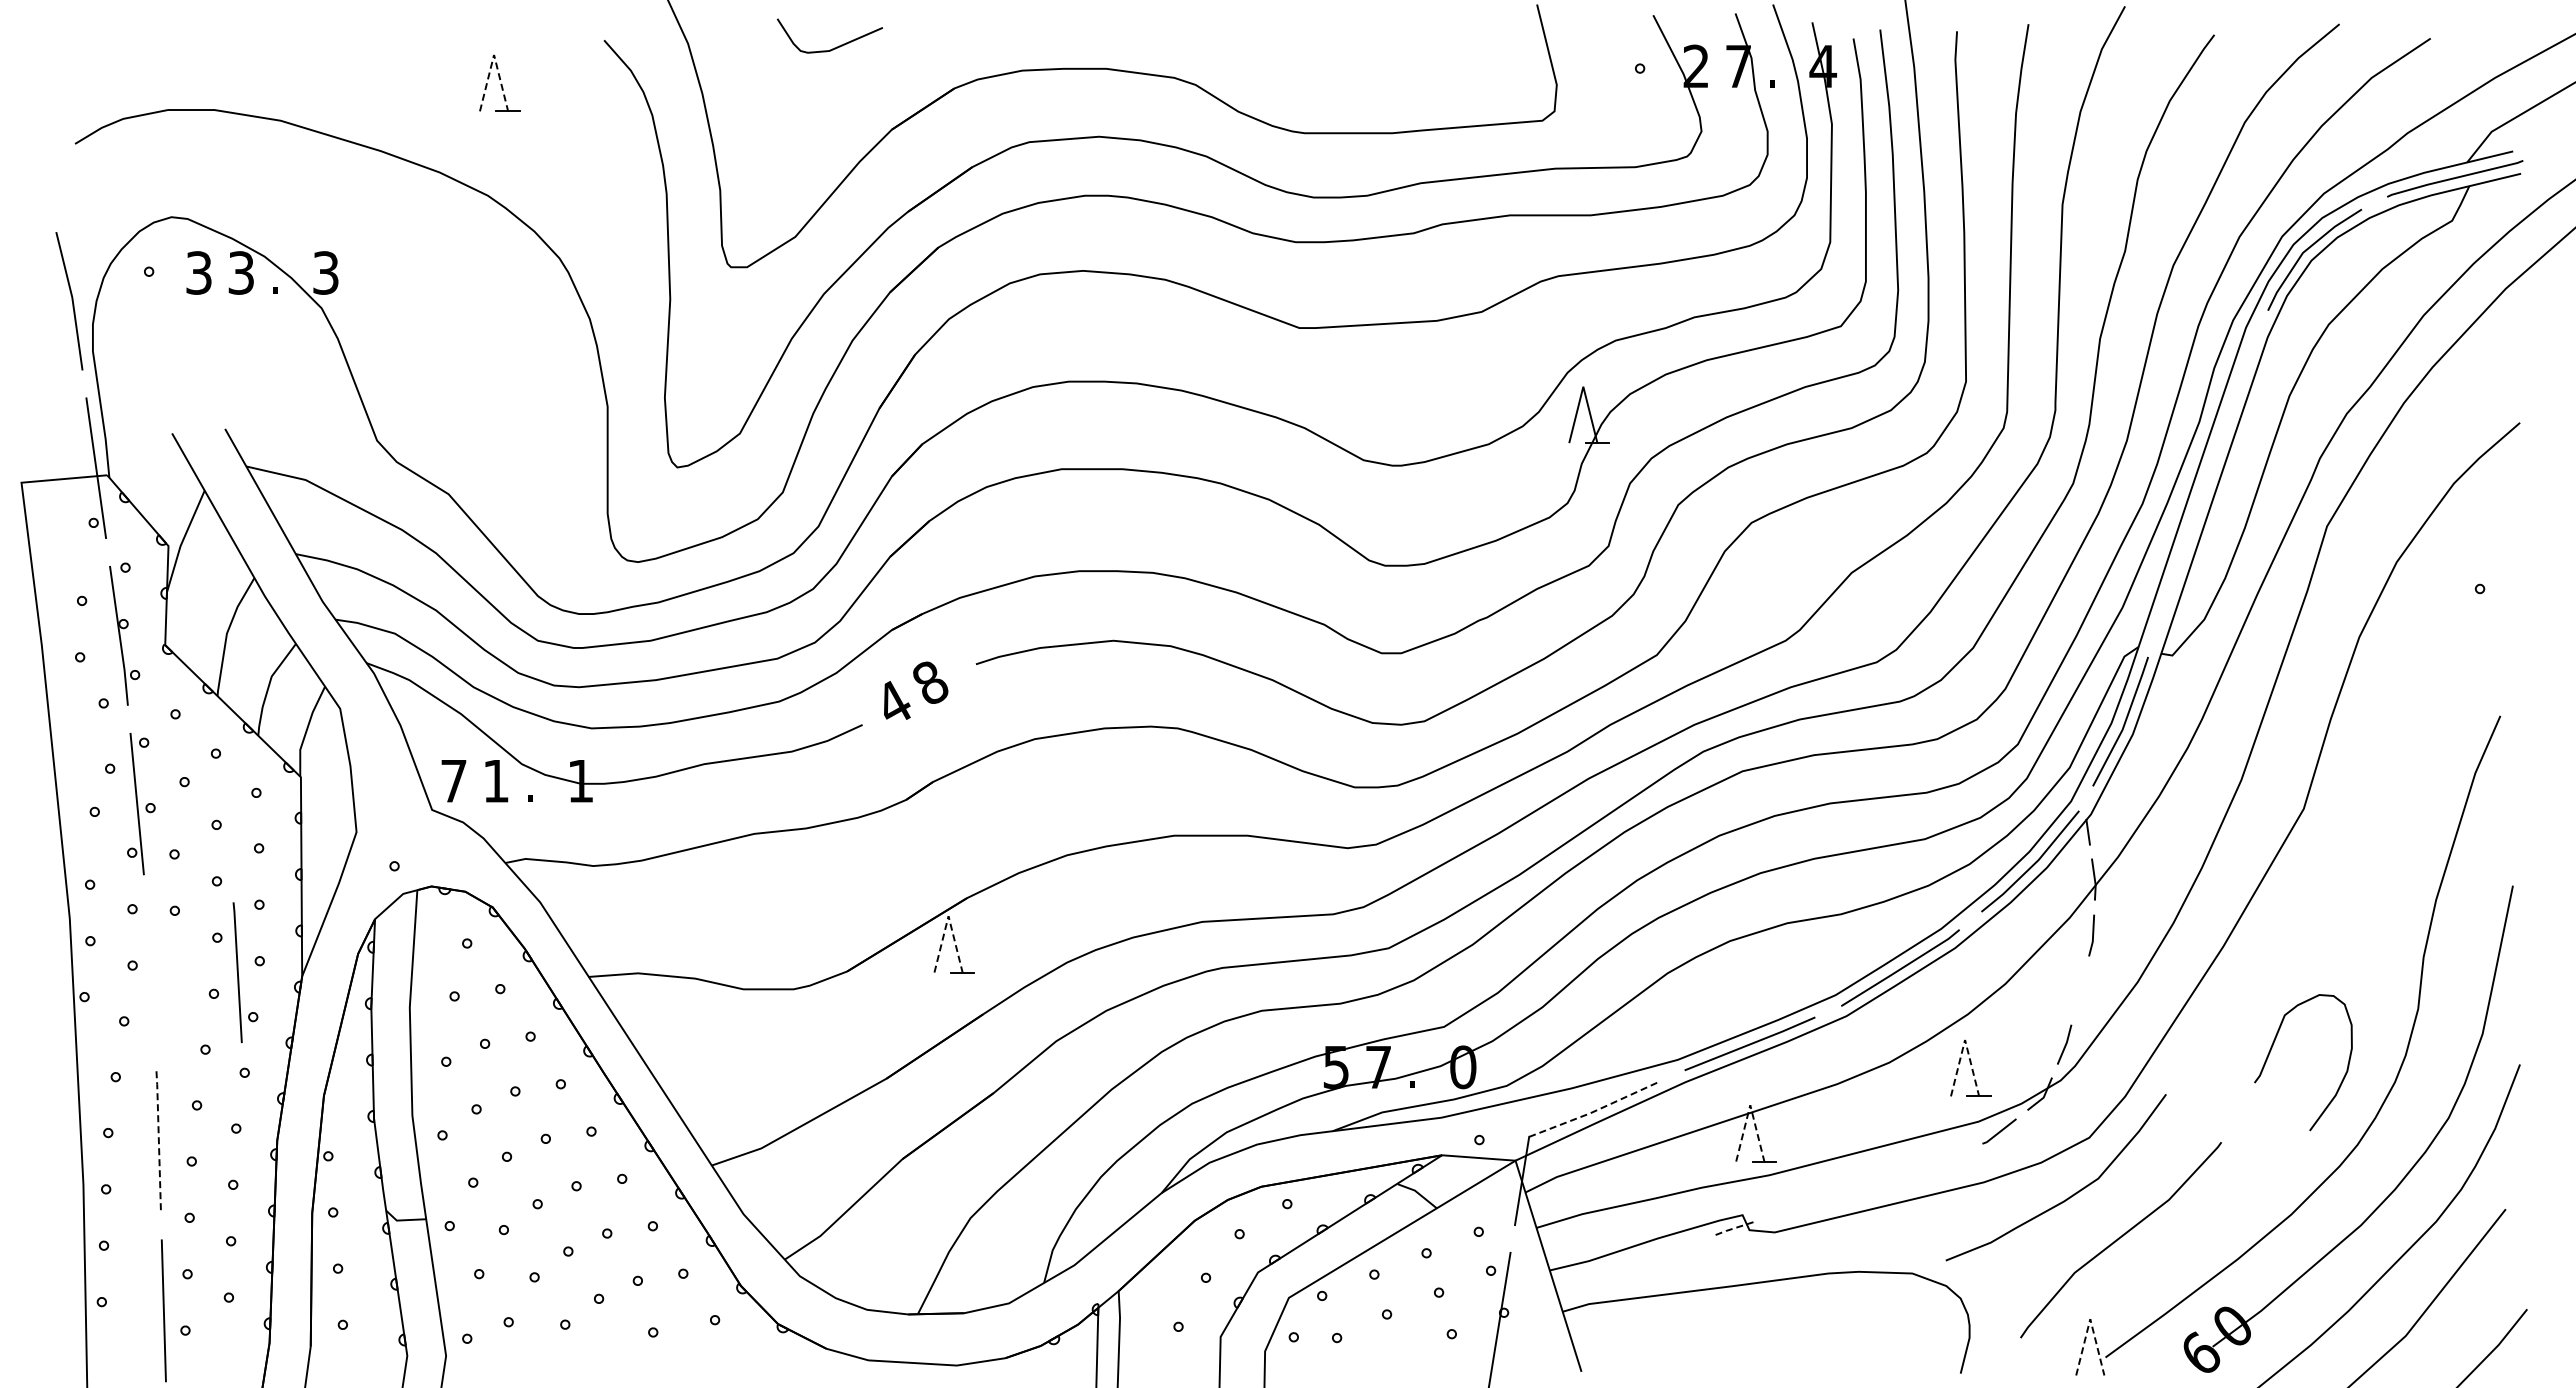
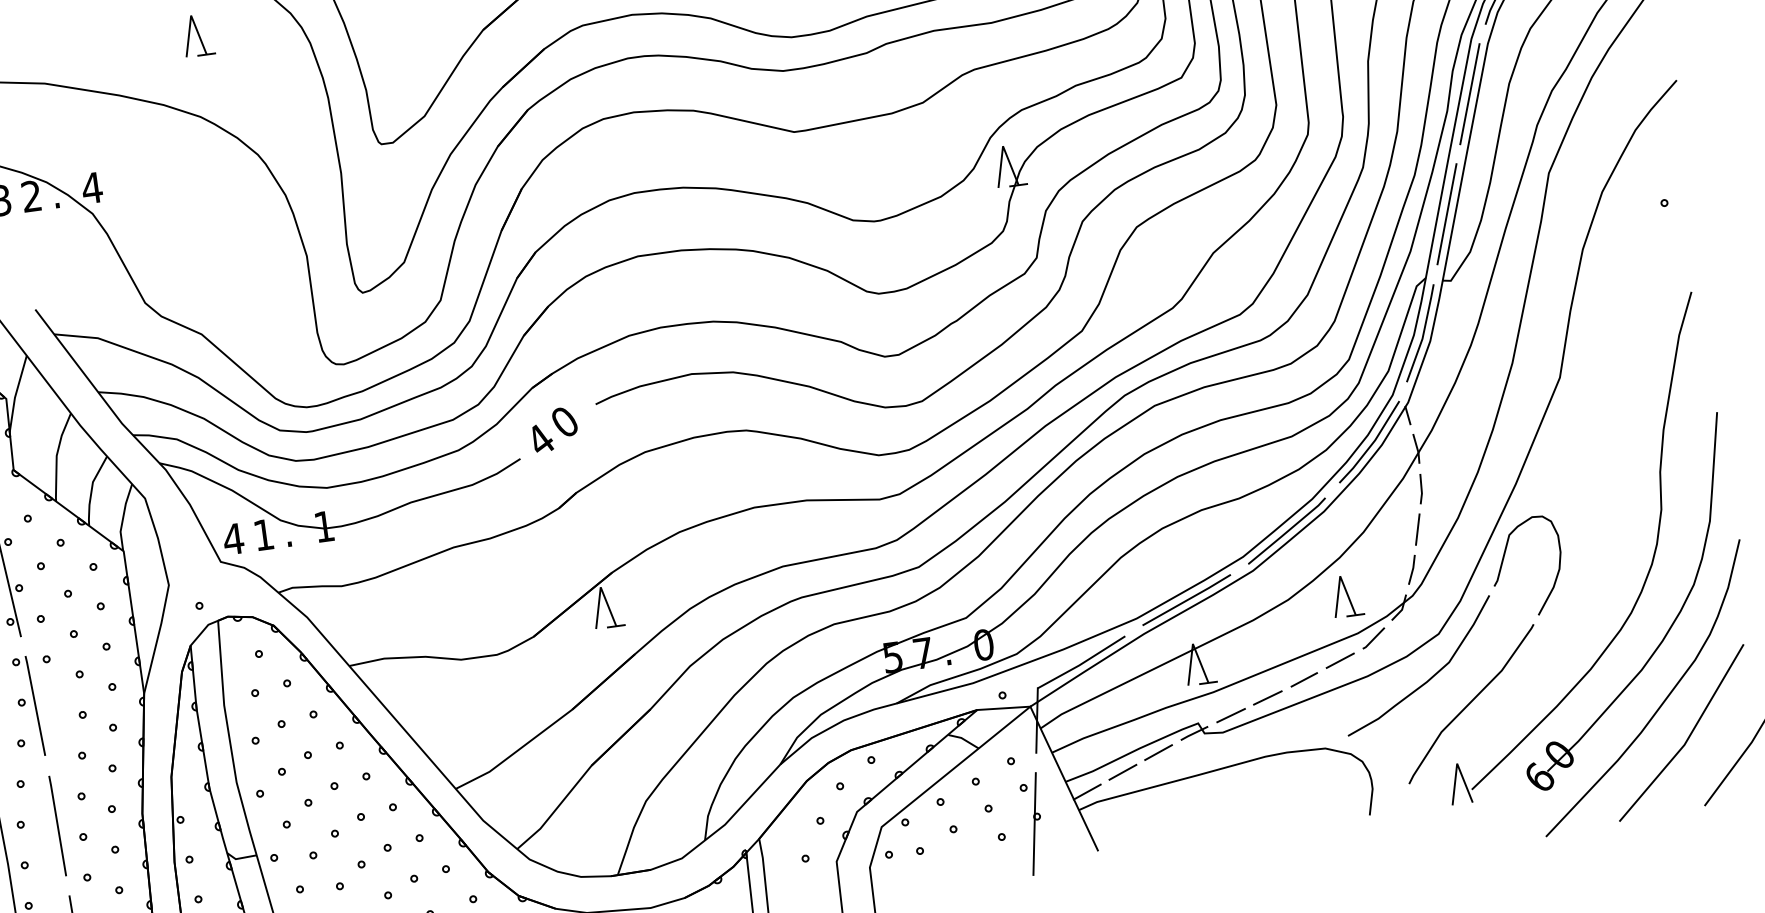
line: (494, 54) -> (191, 15), dashed -> solid
text: (240, 272) -> (31, 196), 3 -> 2
text: (325, 272) -> (91, 187), 3 -> 4
line: (2233, 402) -> (1469, 93), added
line: (2179, 563) -> (1446, 214), added
text: (930, 682) -> (564, 421), 8 -> 0
text: (453, 781) -> (233, 539), 7 -> 4
line: (948, 916) -> (600, 587), dashed -> solid
line: (237, 972) -> (35, 705), moved
line: (2079, 990) -> (1417, 529), added
line: (1965, 1040) -> (1340, 576), dashed -> solid
curve: (2272, 1048) -> (1503, 560), moved
line: (1750, 1105) -> (1193, 644), dashed -> solid
line: (1594, 1111) -> (1082, 663), dashed -> solid
line: (158, 1141) -> (57, 825), dashed -> solid
line: (1949, 1155) -> (1340, 660), added
line: (1896, 1175) -> (1304, 679), added
line: (1842, 1192) -> (1267, 697), added
line: (1789, 1210) -> (1231, 715), added
line: (1735, 1228) -> (1194, 733), dashed -> solid
line: (1682, 1247) -> (1158, 752), added
line: (1629, 1267) -> (1122, 771), added
line: (1577, 1288) -> (1087, 792), added
line: (2090, 1319) -> (1457, 763), dashed -> solid

